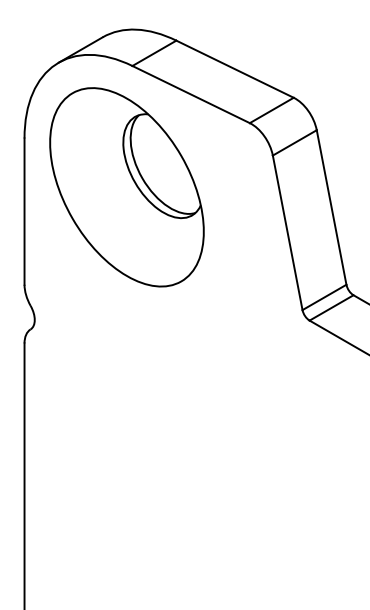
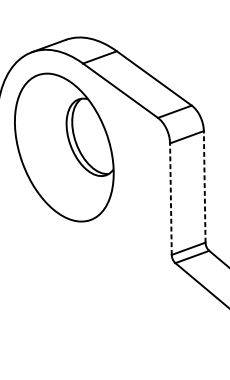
line: (331, 207) -> (204, 186), solid -> dashed
line: (287, 232) -> (170, 198), solid -> dashed

